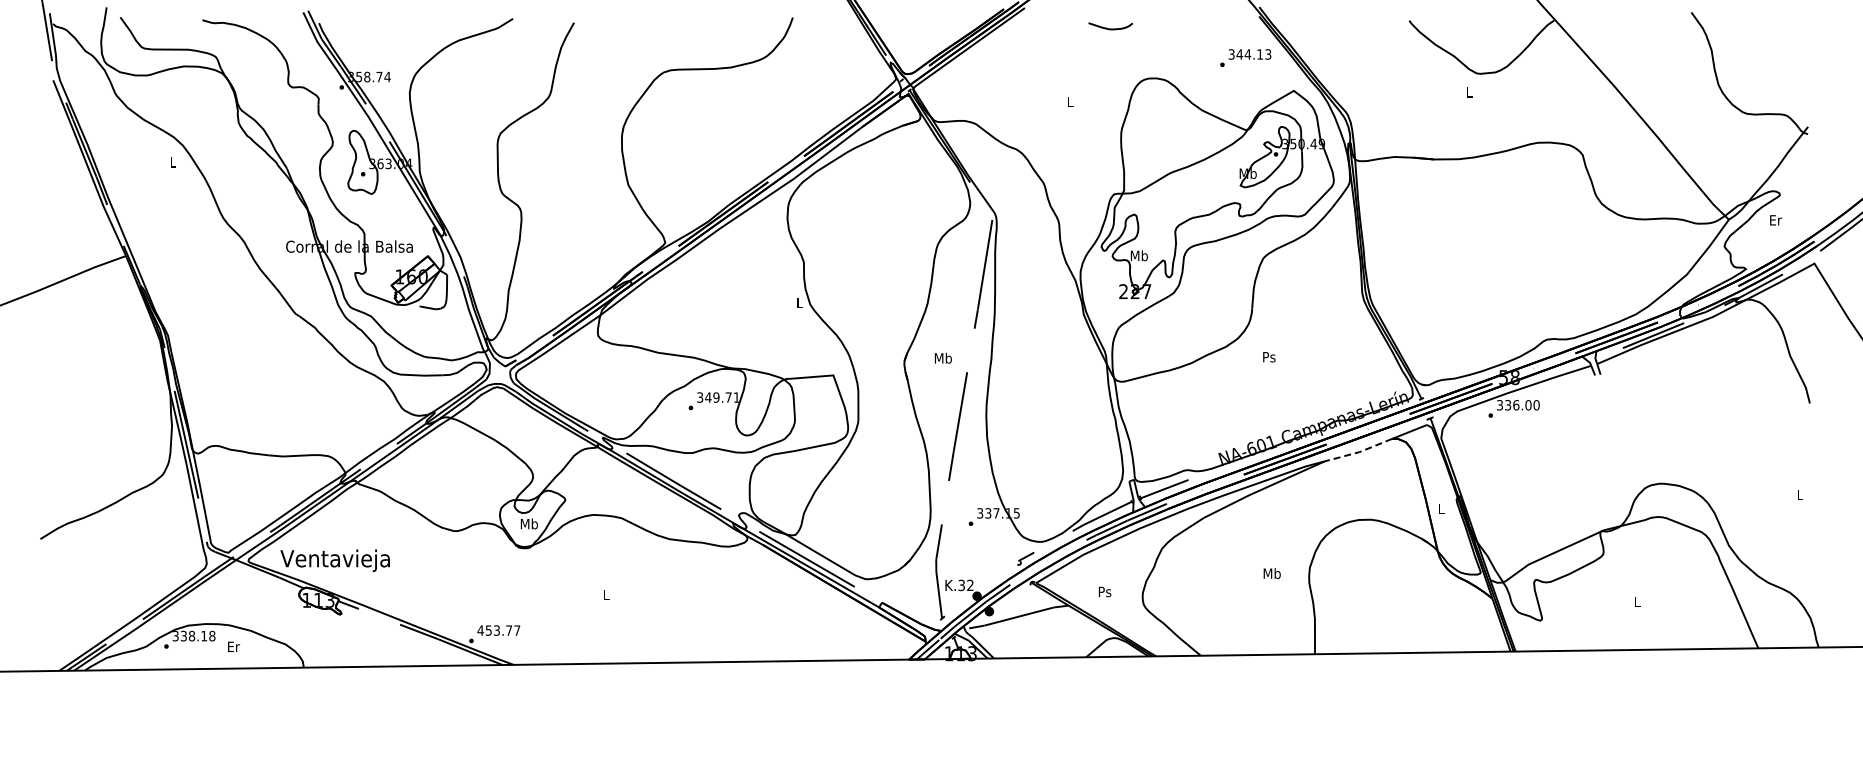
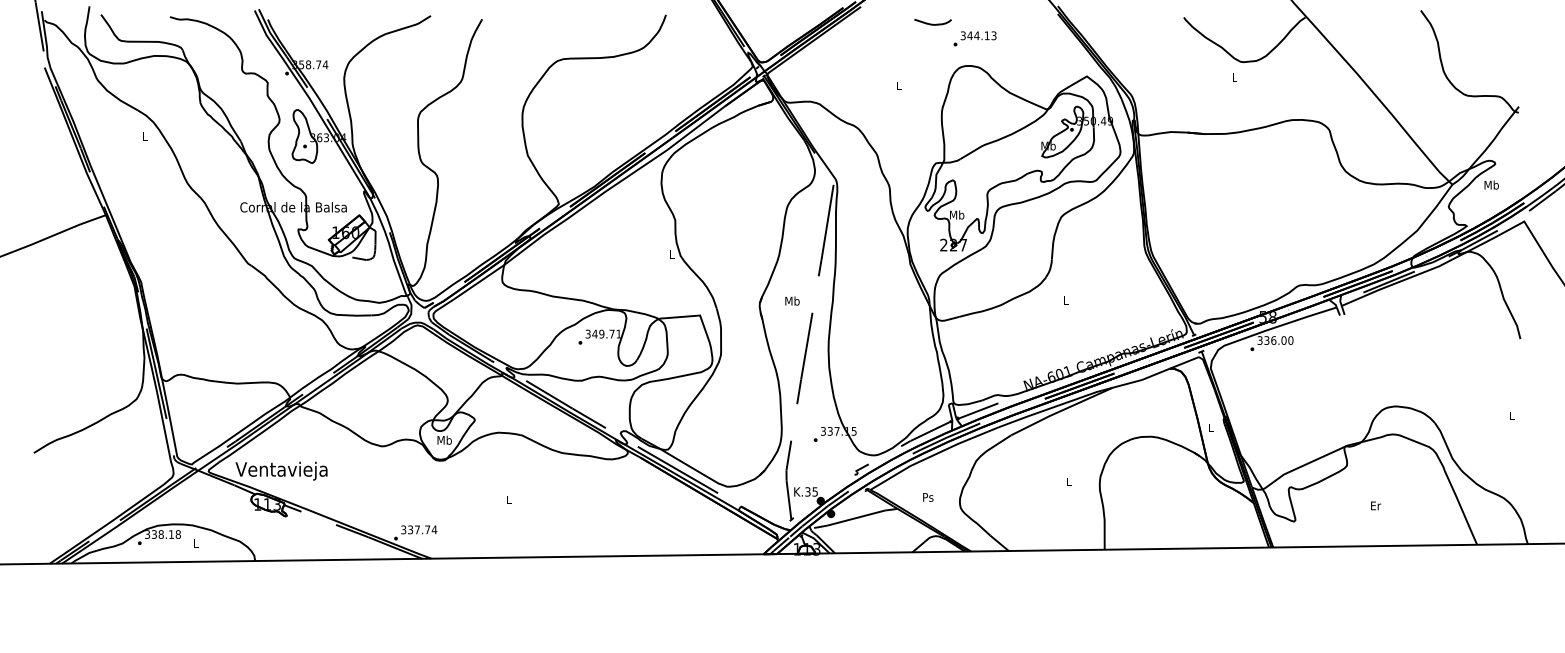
text: (1245, 57) -> (974, 38), moved
text: (1775, 219) -> (1491, 184), Er -> Mb
text: (1269, 357) -> (1066, 300), Ps -> L
line: (1358, 452) -> (1141, 380), dashed -> solid
text: (1271, 573) -> (1068, 481), Mb -> L
text: (970, 585) -> (815, 491), K.32 -> K.35
text: (1638, 601) -> (1376, 505), L -> Er
text: (498, 630) -> (418, 529), 453.77 -> 337.74
text: (233, 646) -> (196, 543), Er -> L

